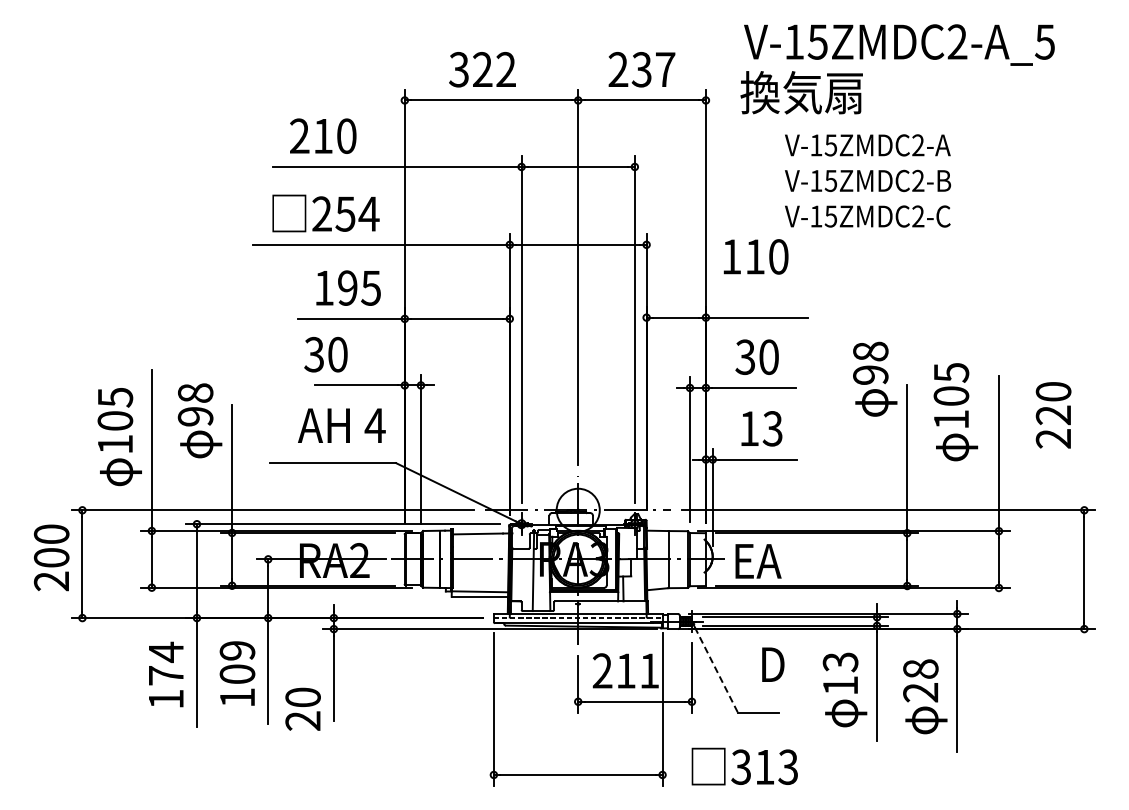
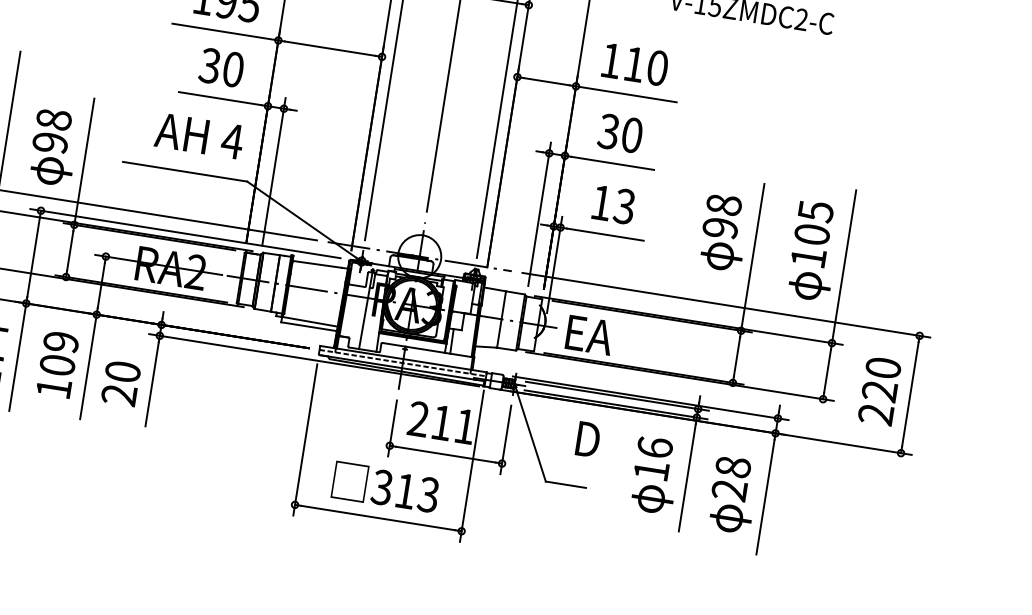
text: (755, 256) -> (634, 64), moved
text: (325, 354) -> (221, 67), moved
text: (875, 378) -> (724, 232), moved
text: (955, 412) -> (813, 251), moved
text: (1053, 415) -> (879, 391), moved
text: (199, 420) -> (53, 147), moved
text: (840, 662) -> (654, 448), 13 -> 16
line: (716, 670) -> (531, 436), dashed -> solid
text: (302, 708) -> (120, 382), moved
text: (744, 766) -> (385, 487), moved

